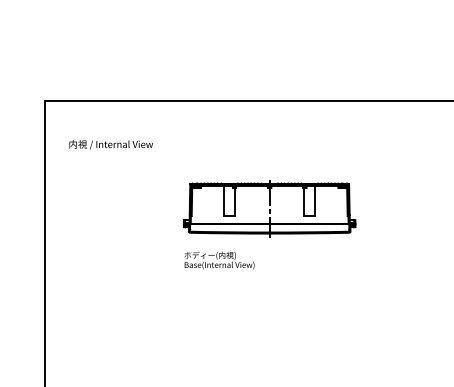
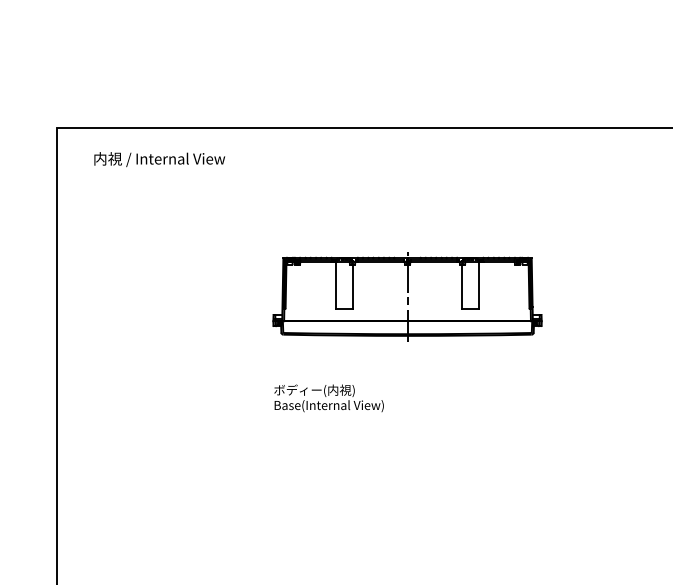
text: (110, 144) -> (158, 159), moved
text: (219, 260) -> (329, 398), moved

